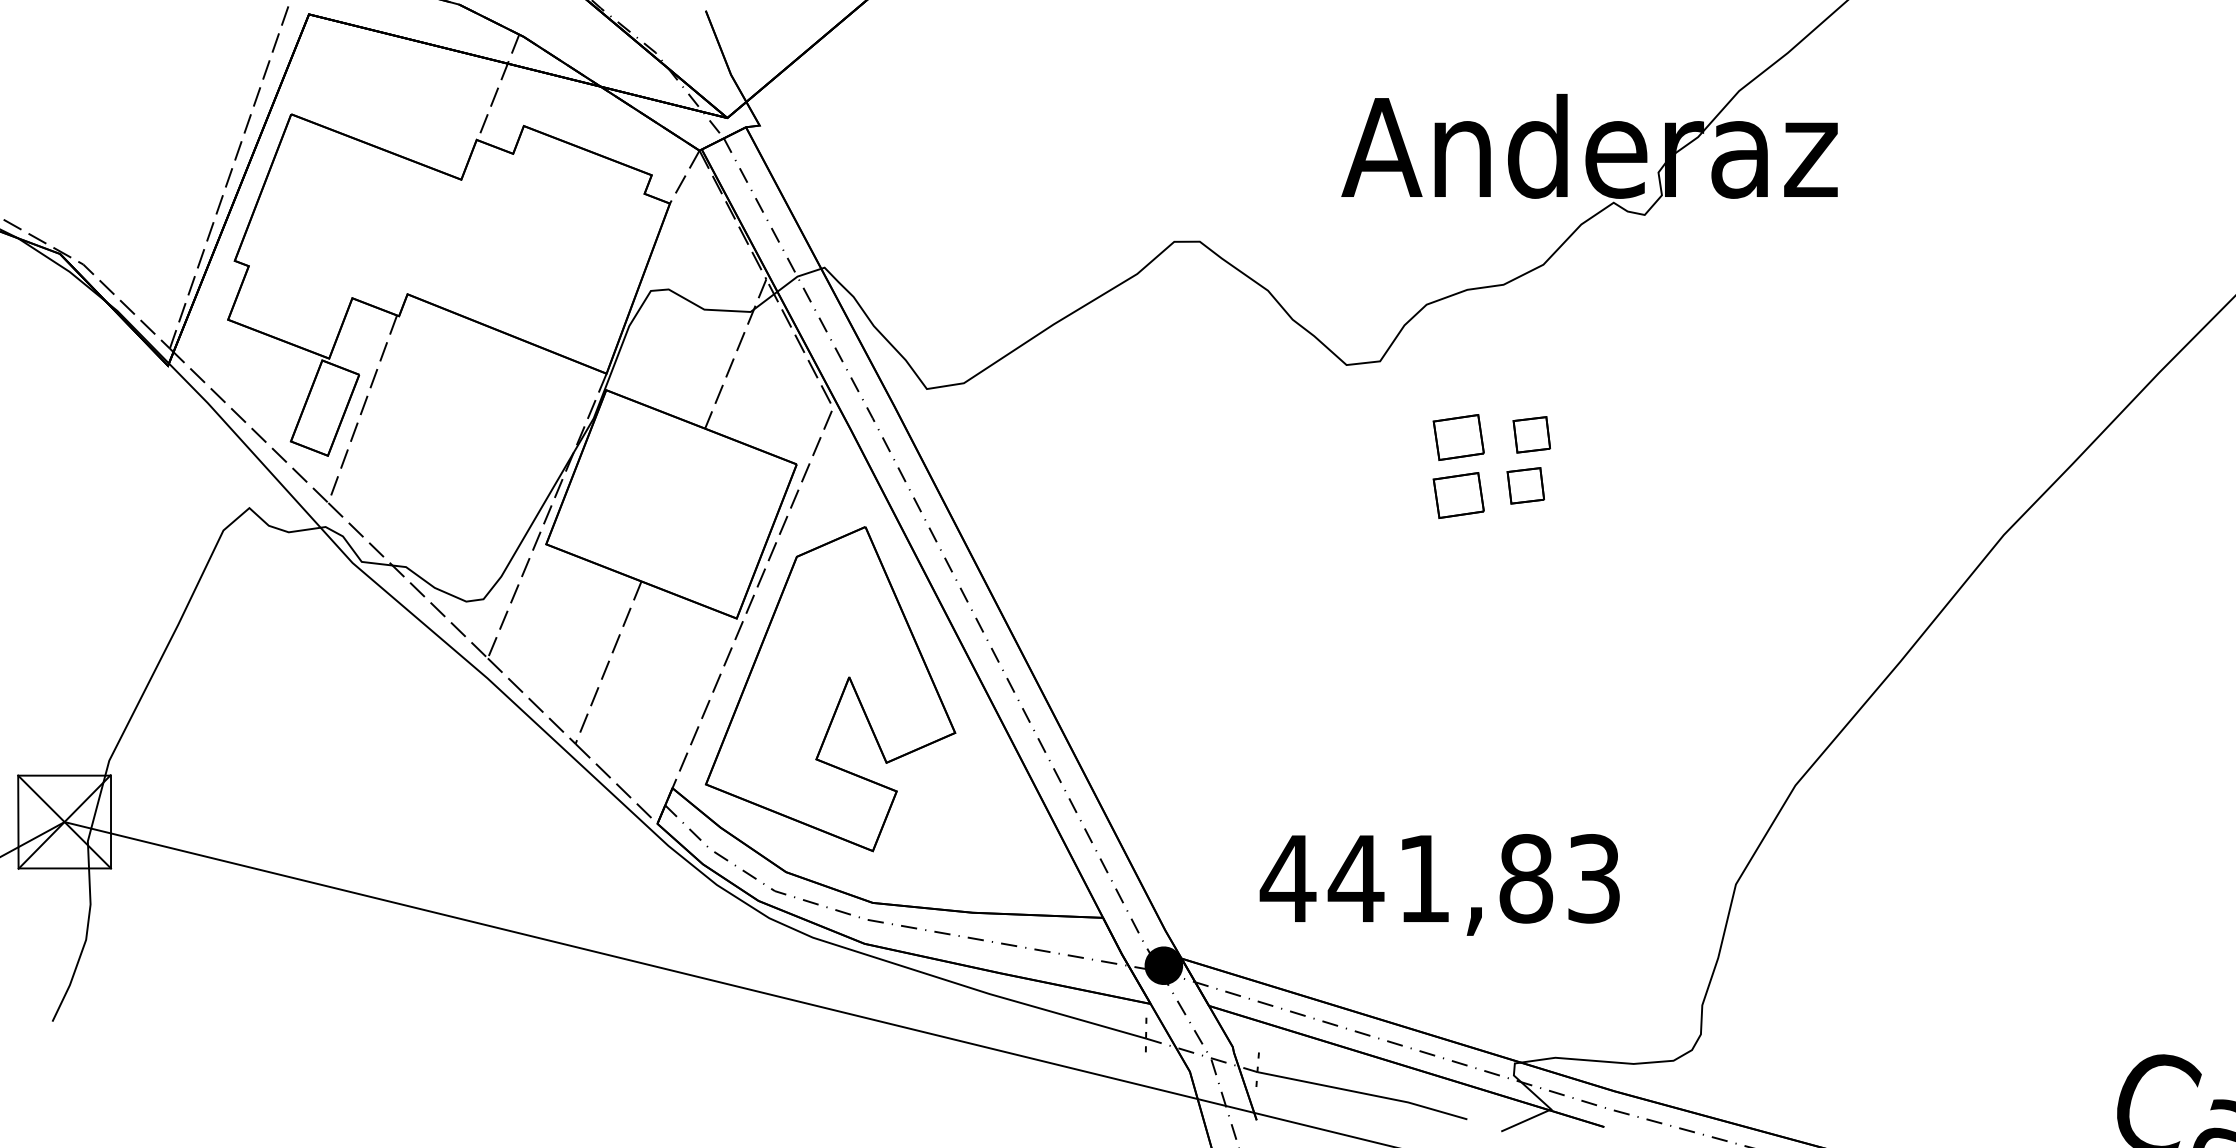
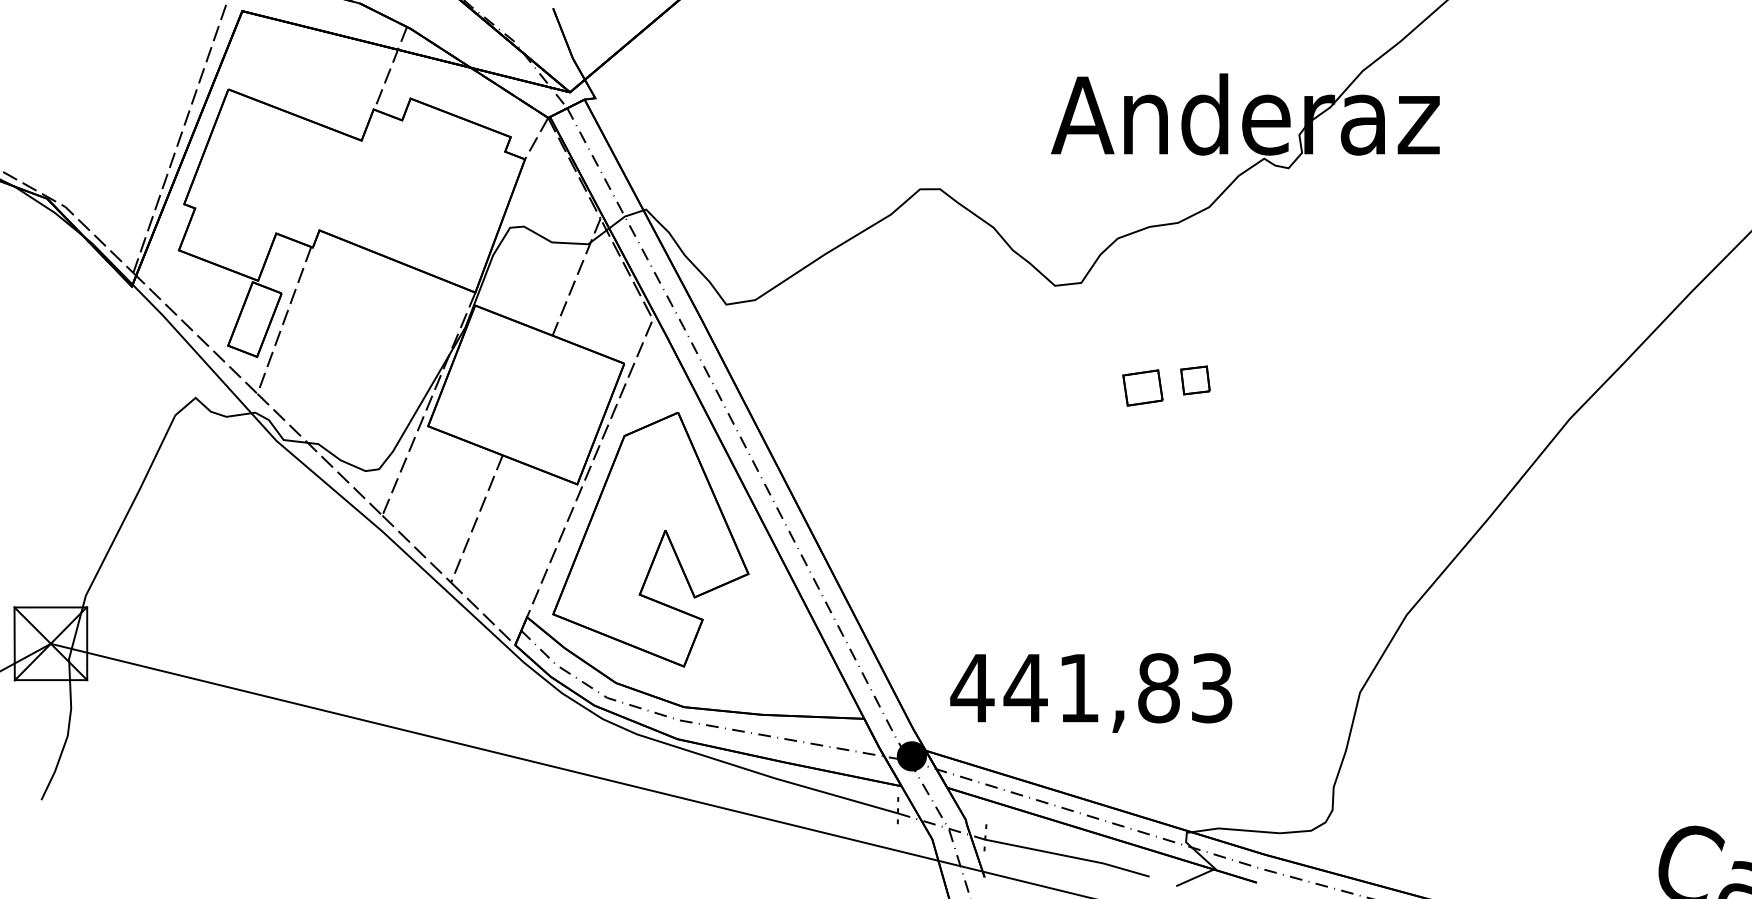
part: (1531, 434) -> (1199, 340), removed
part: (1458, 437) -> (1142, 342), removed
text: (1439, 884) -> (1091, 692), moved

